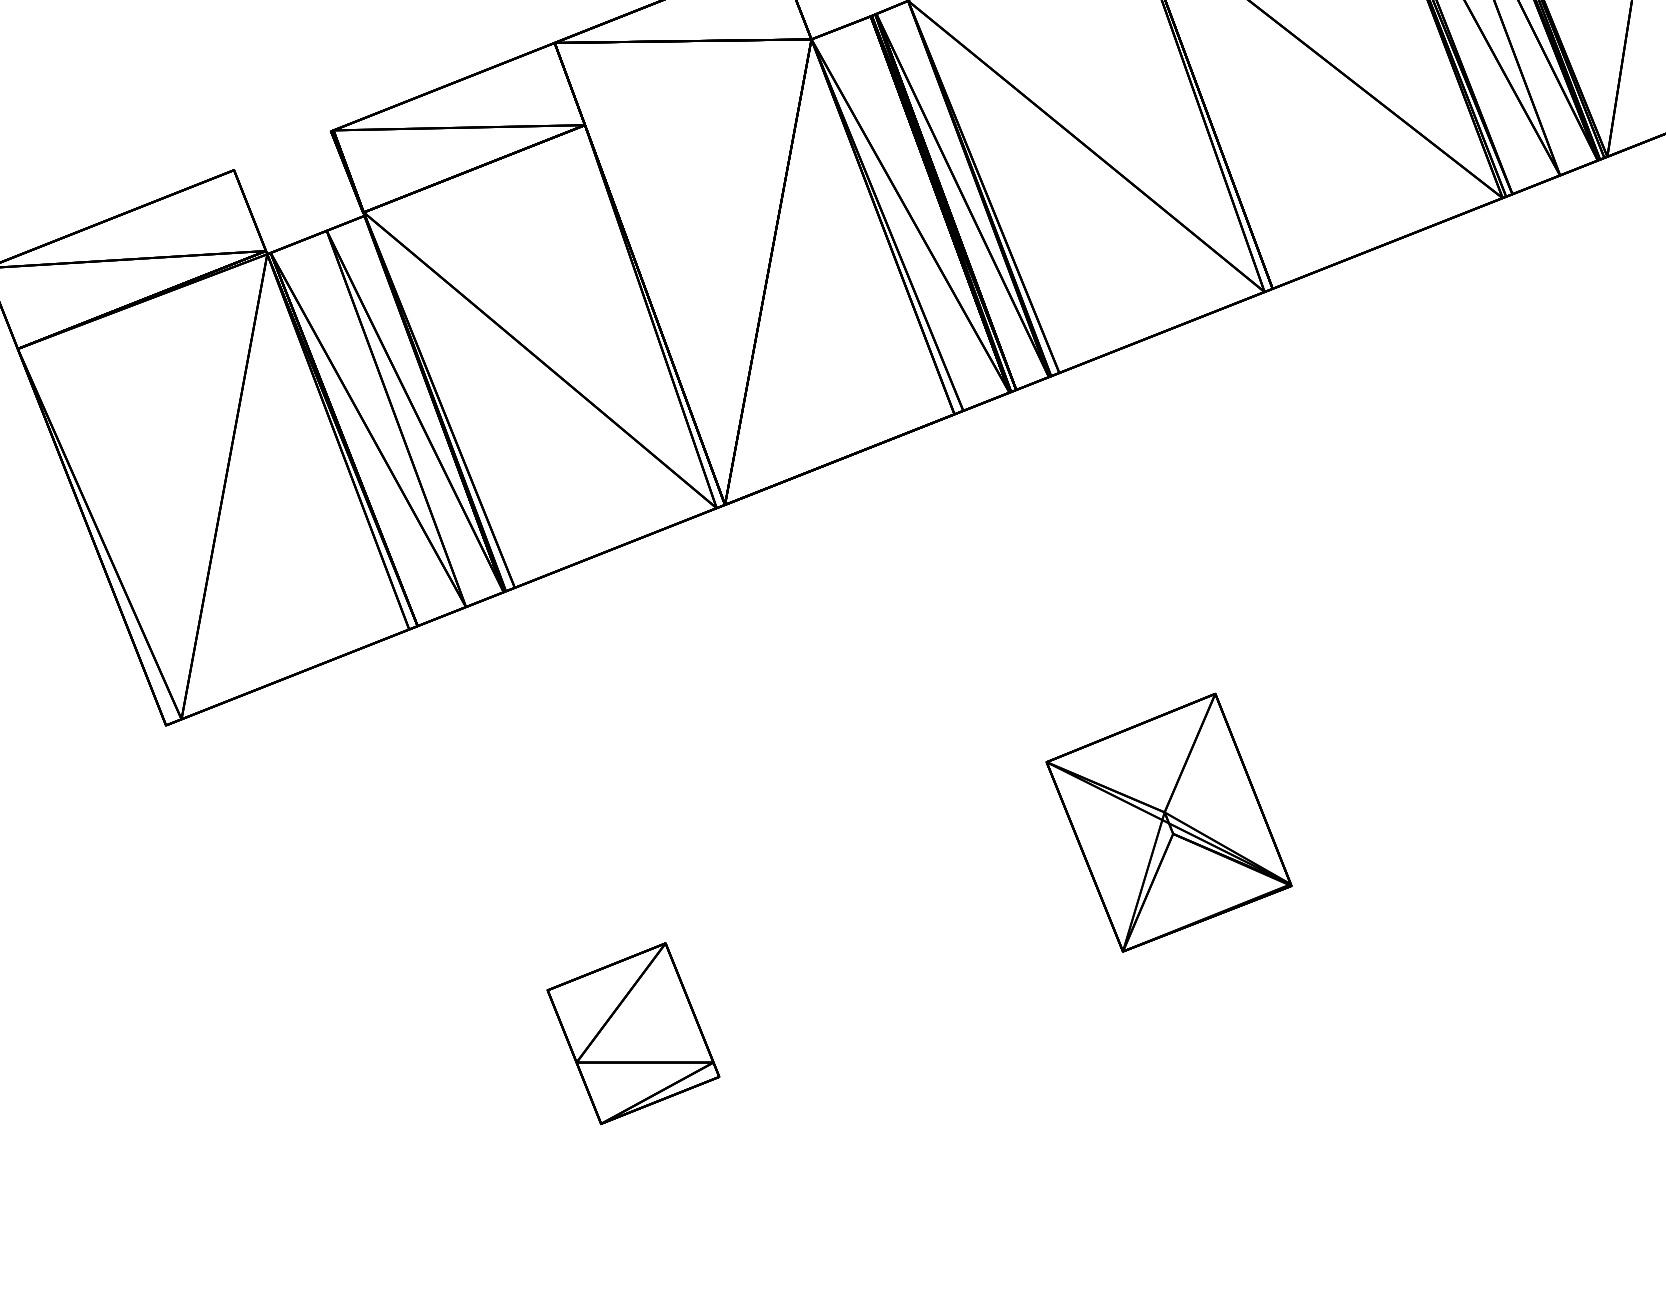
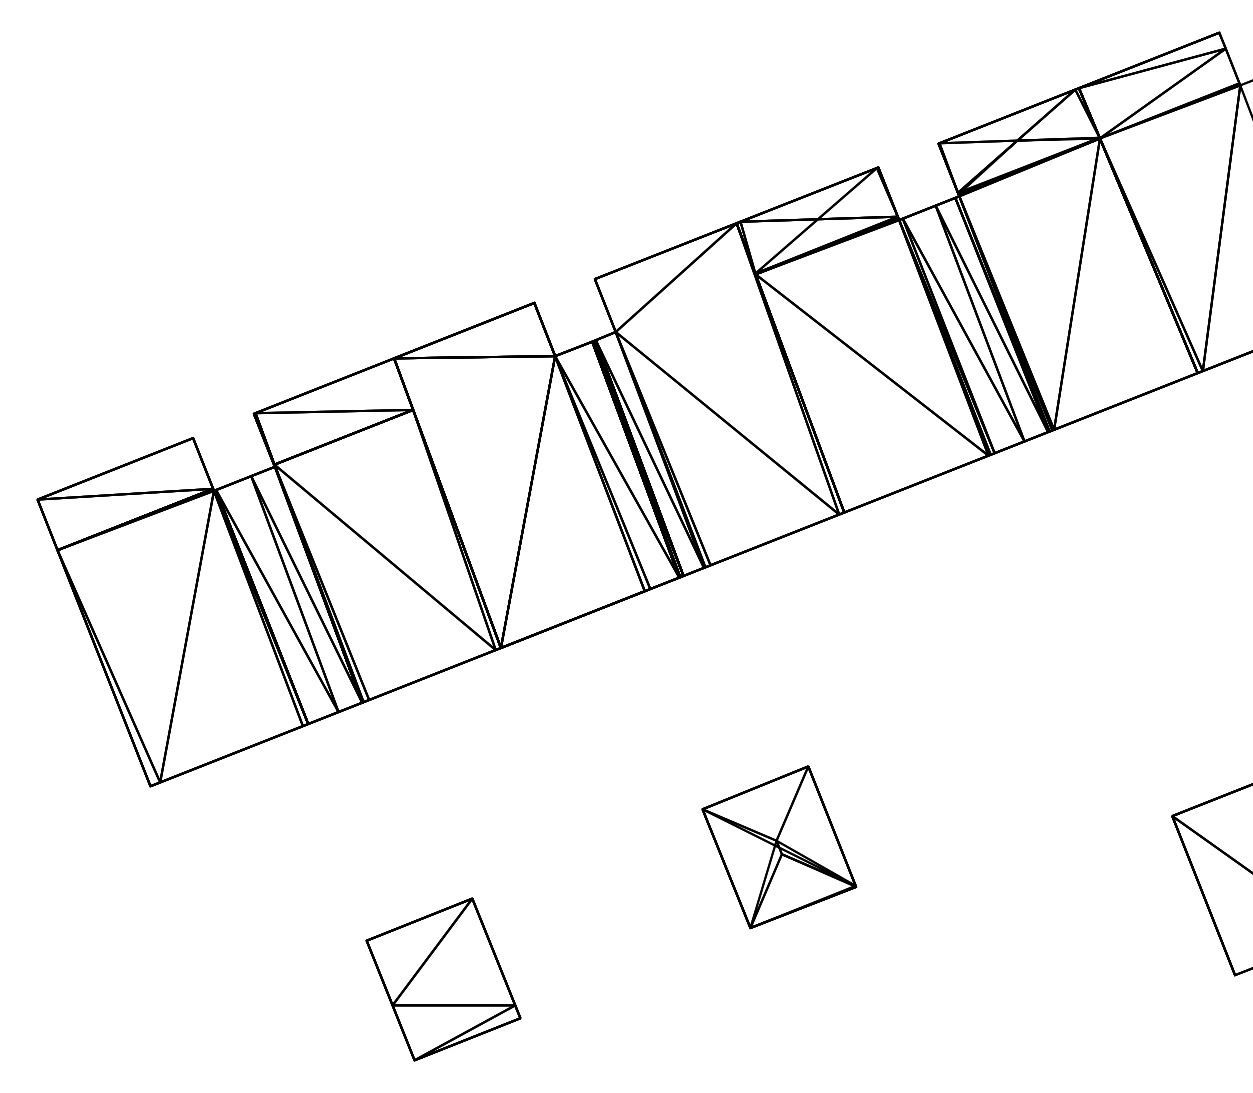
part: (633, 1033) -> (443, 979), size x1.43

